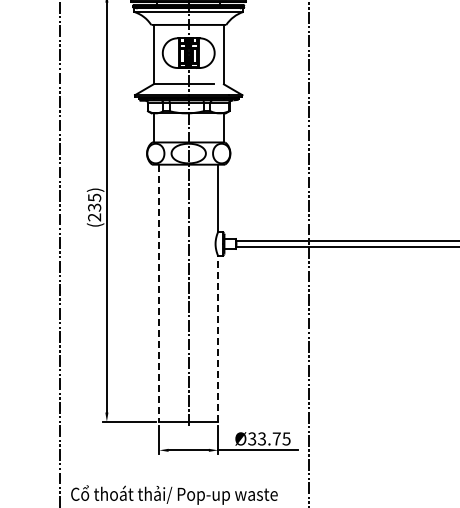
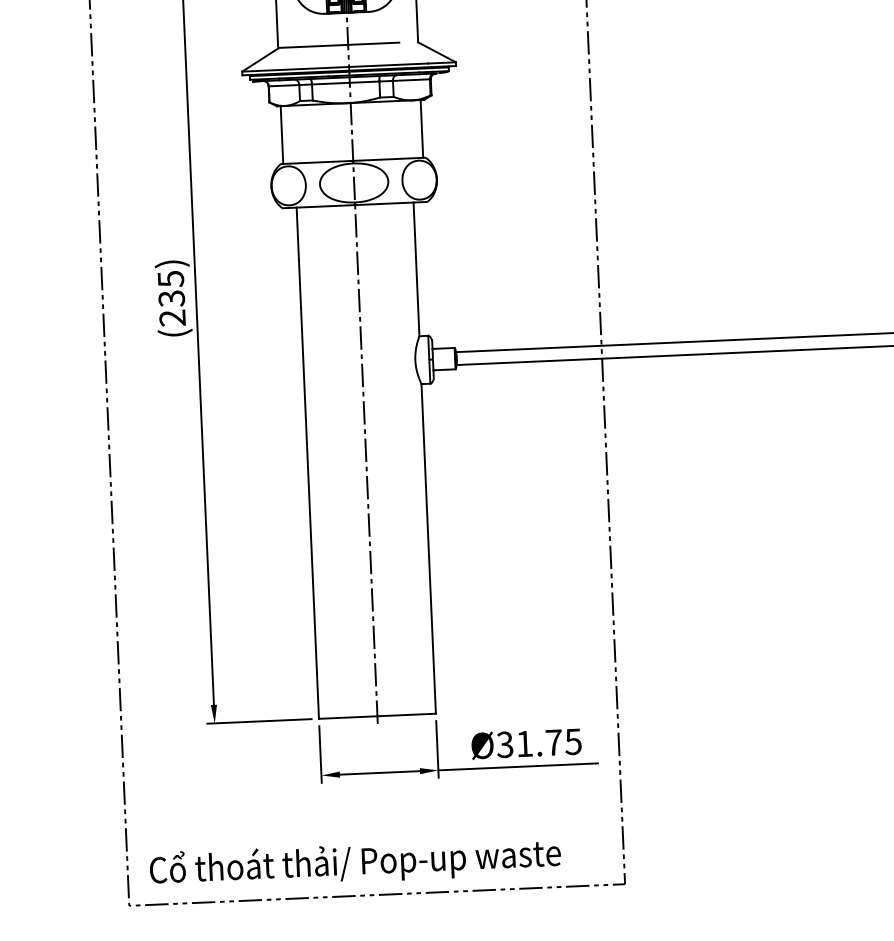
line: (159, 293) -> (308, 463), dashed -> solid
line: (218, 338) -> (429, 548), dashed -> solid
text: (261, 438) -> (523, 743), Ø33.75 -> Ø31.75

